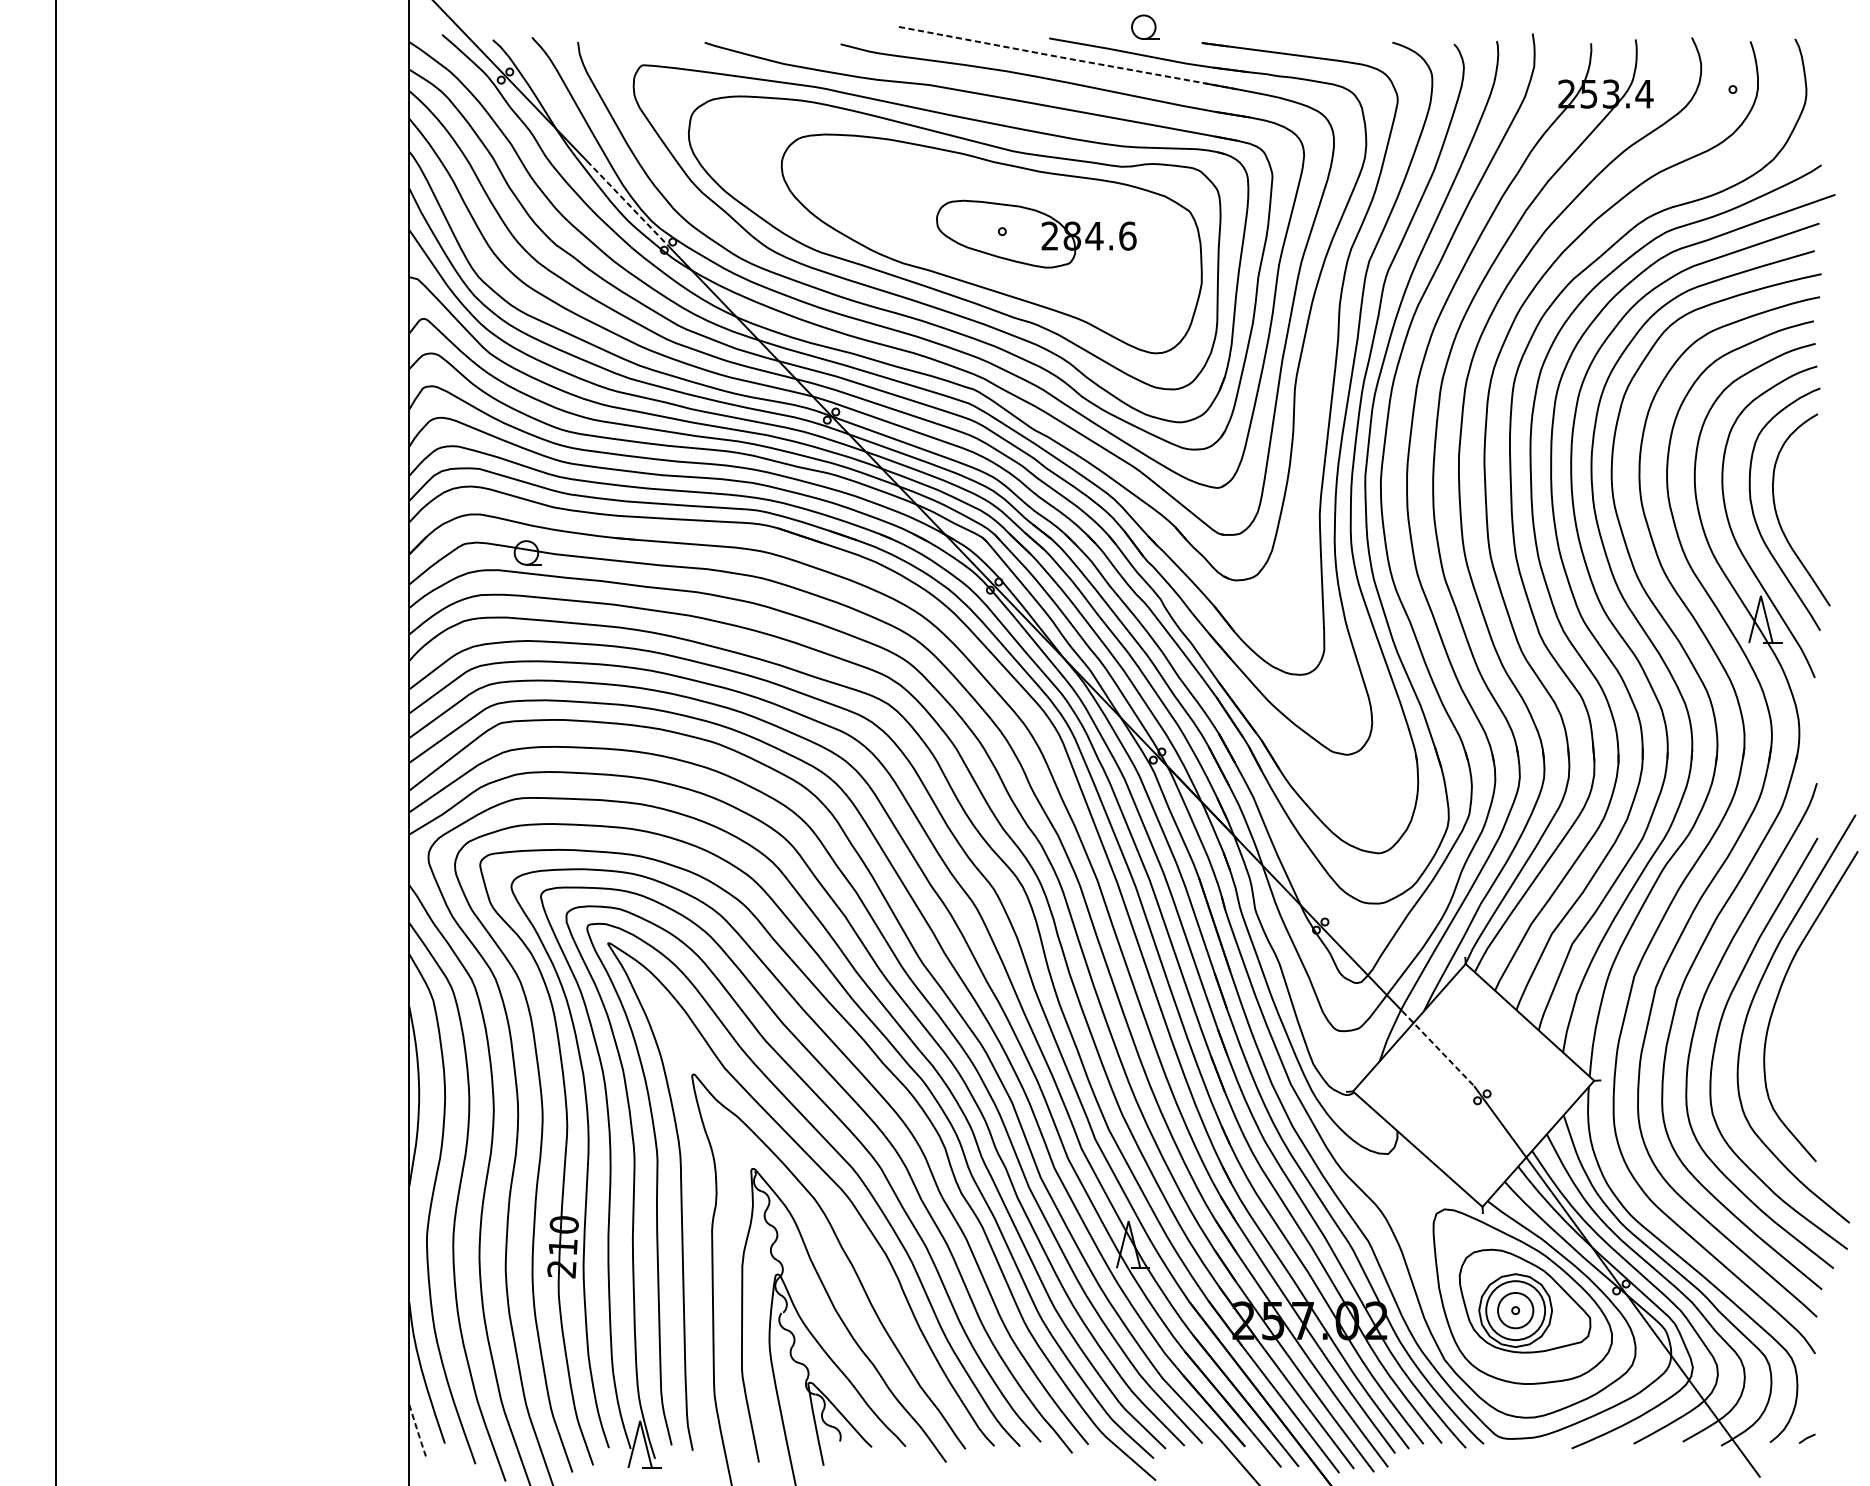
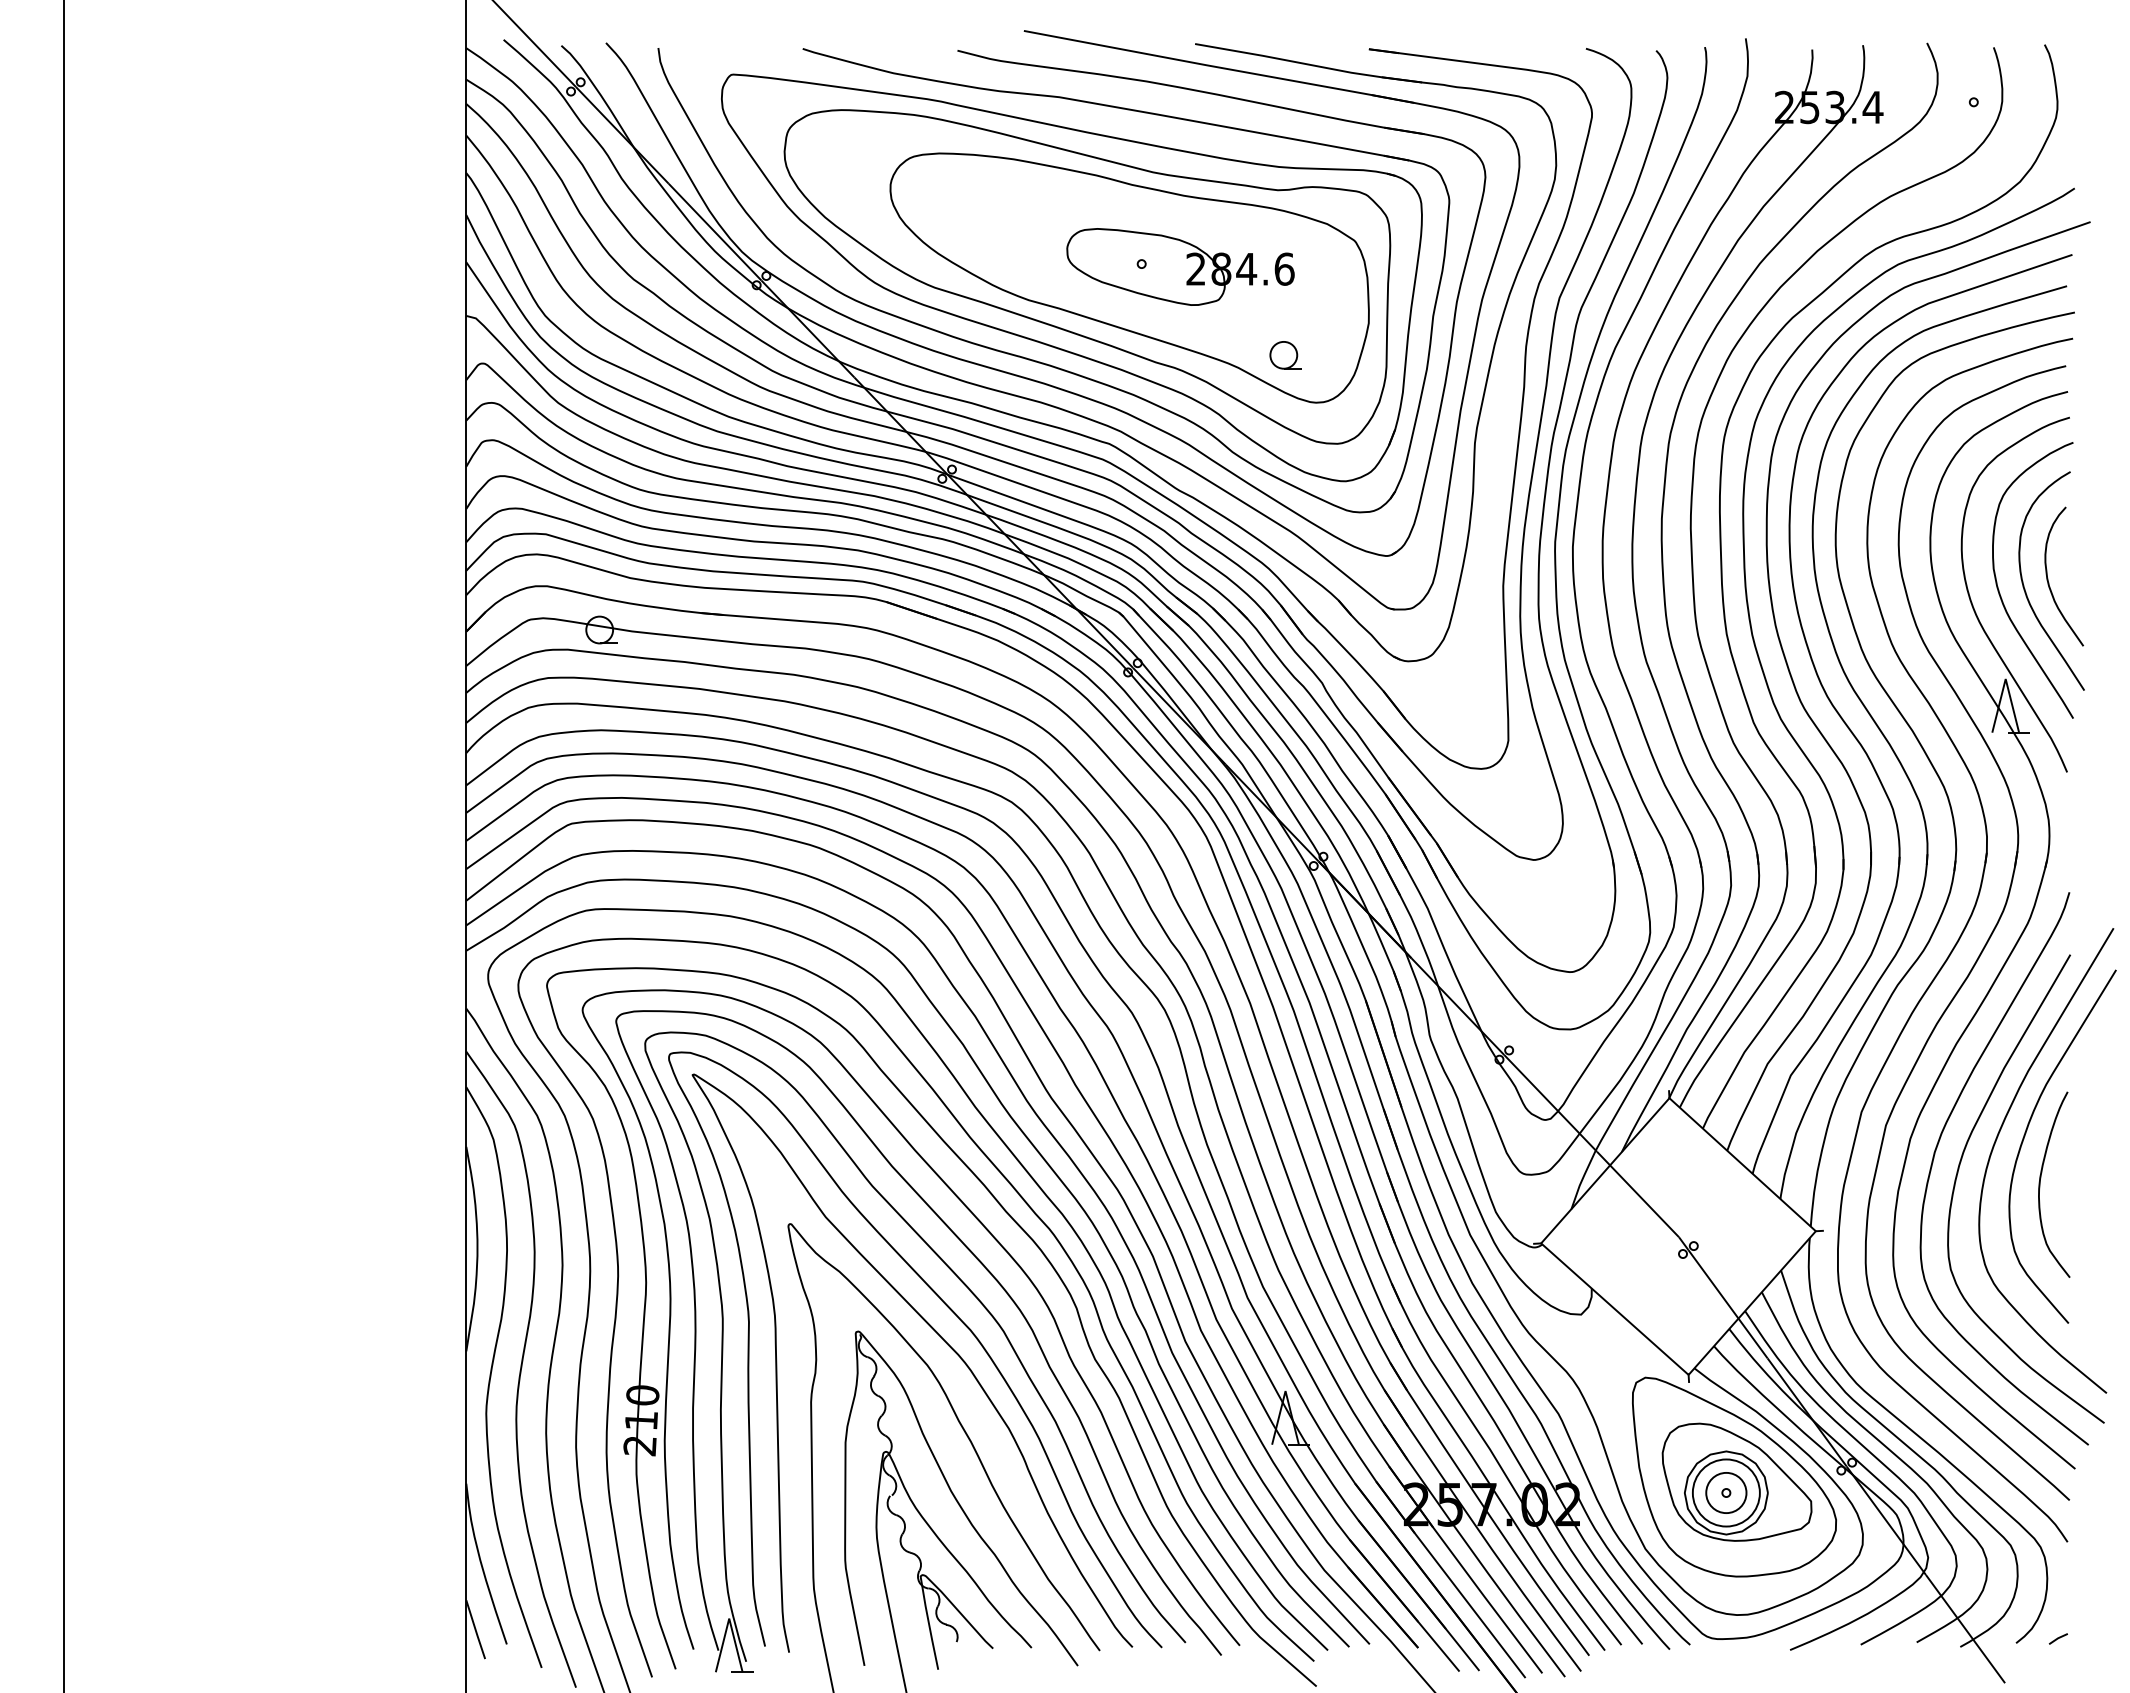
part: (1145, 27) -> (1285, 355), moved
line: (1071, 59) -> (1220, 67), dashed -> solid
line: (628, 203) -> (715, 232), dashed -> solid
curve: (1798, 507) -> (2048, 578), added
curve: (1791, 1039) -> (2040, 1184), added
line: (1438, 1048) -> (1638, 1194), dashed -> solid
line: (417, 1431) -> (475, 1630), dashed -> solid

